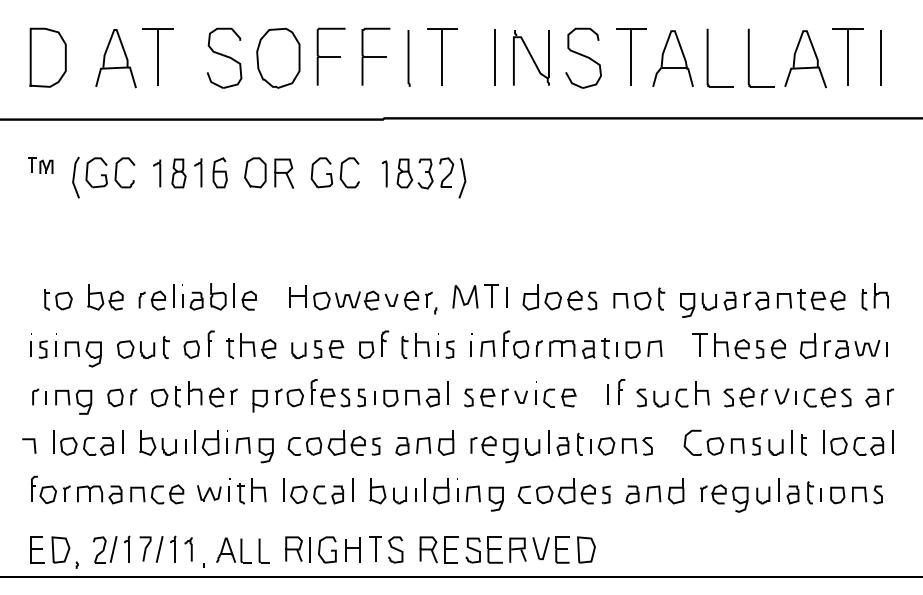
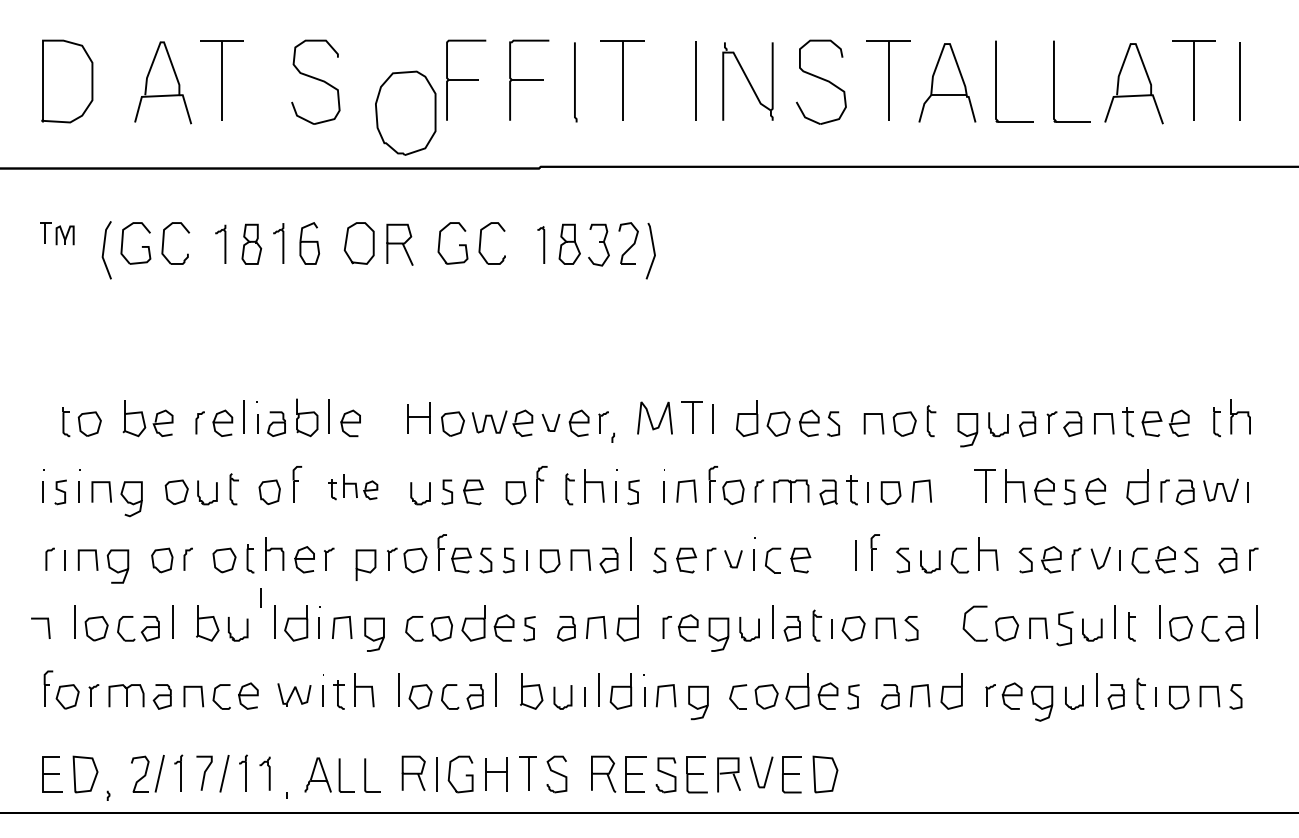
part: (278, 57) -> (405, 112), moved
part: (251, 345) -> (353, 486), size x0.7
line: (185, 446) -> (260, 597), moved
part: (756, 446) -> (1064, 628), size x1.4

